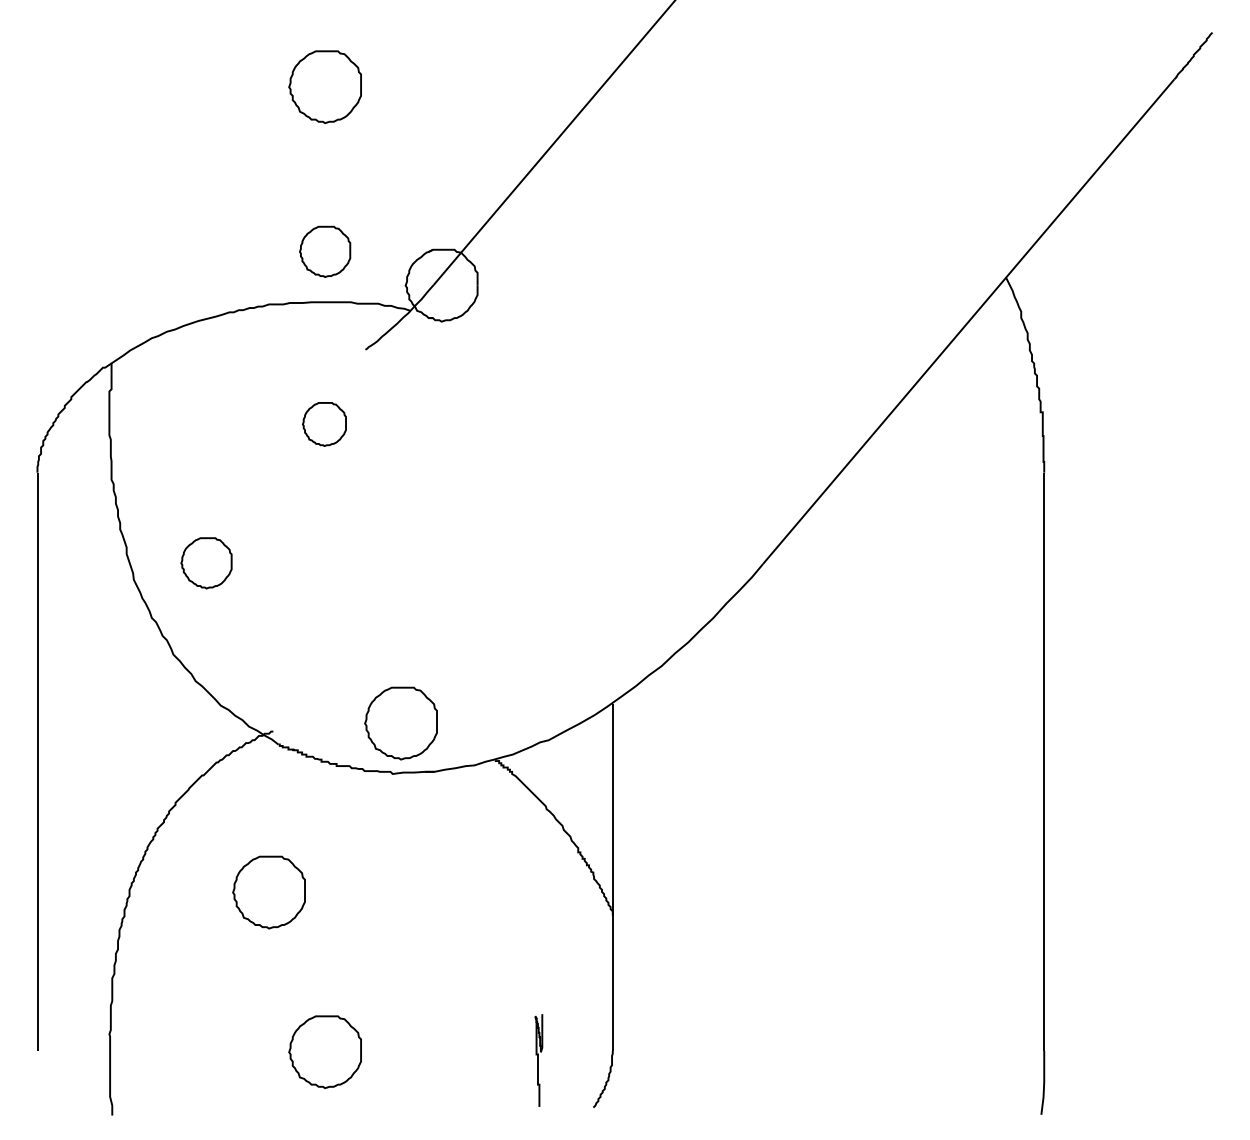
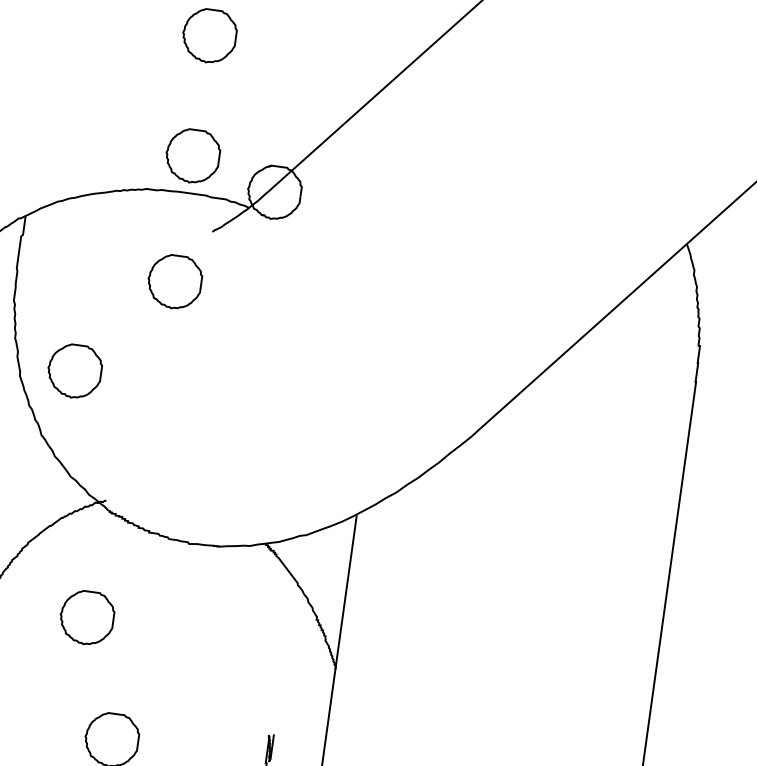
part: (324, 251) -> (192, 155), size x1.43
part: (324, 424) -> (174, 282), size x1.67
part: (206, 563) -> (74, 371), size x1.43
part: (400, 723) -> (199, 507), removed

